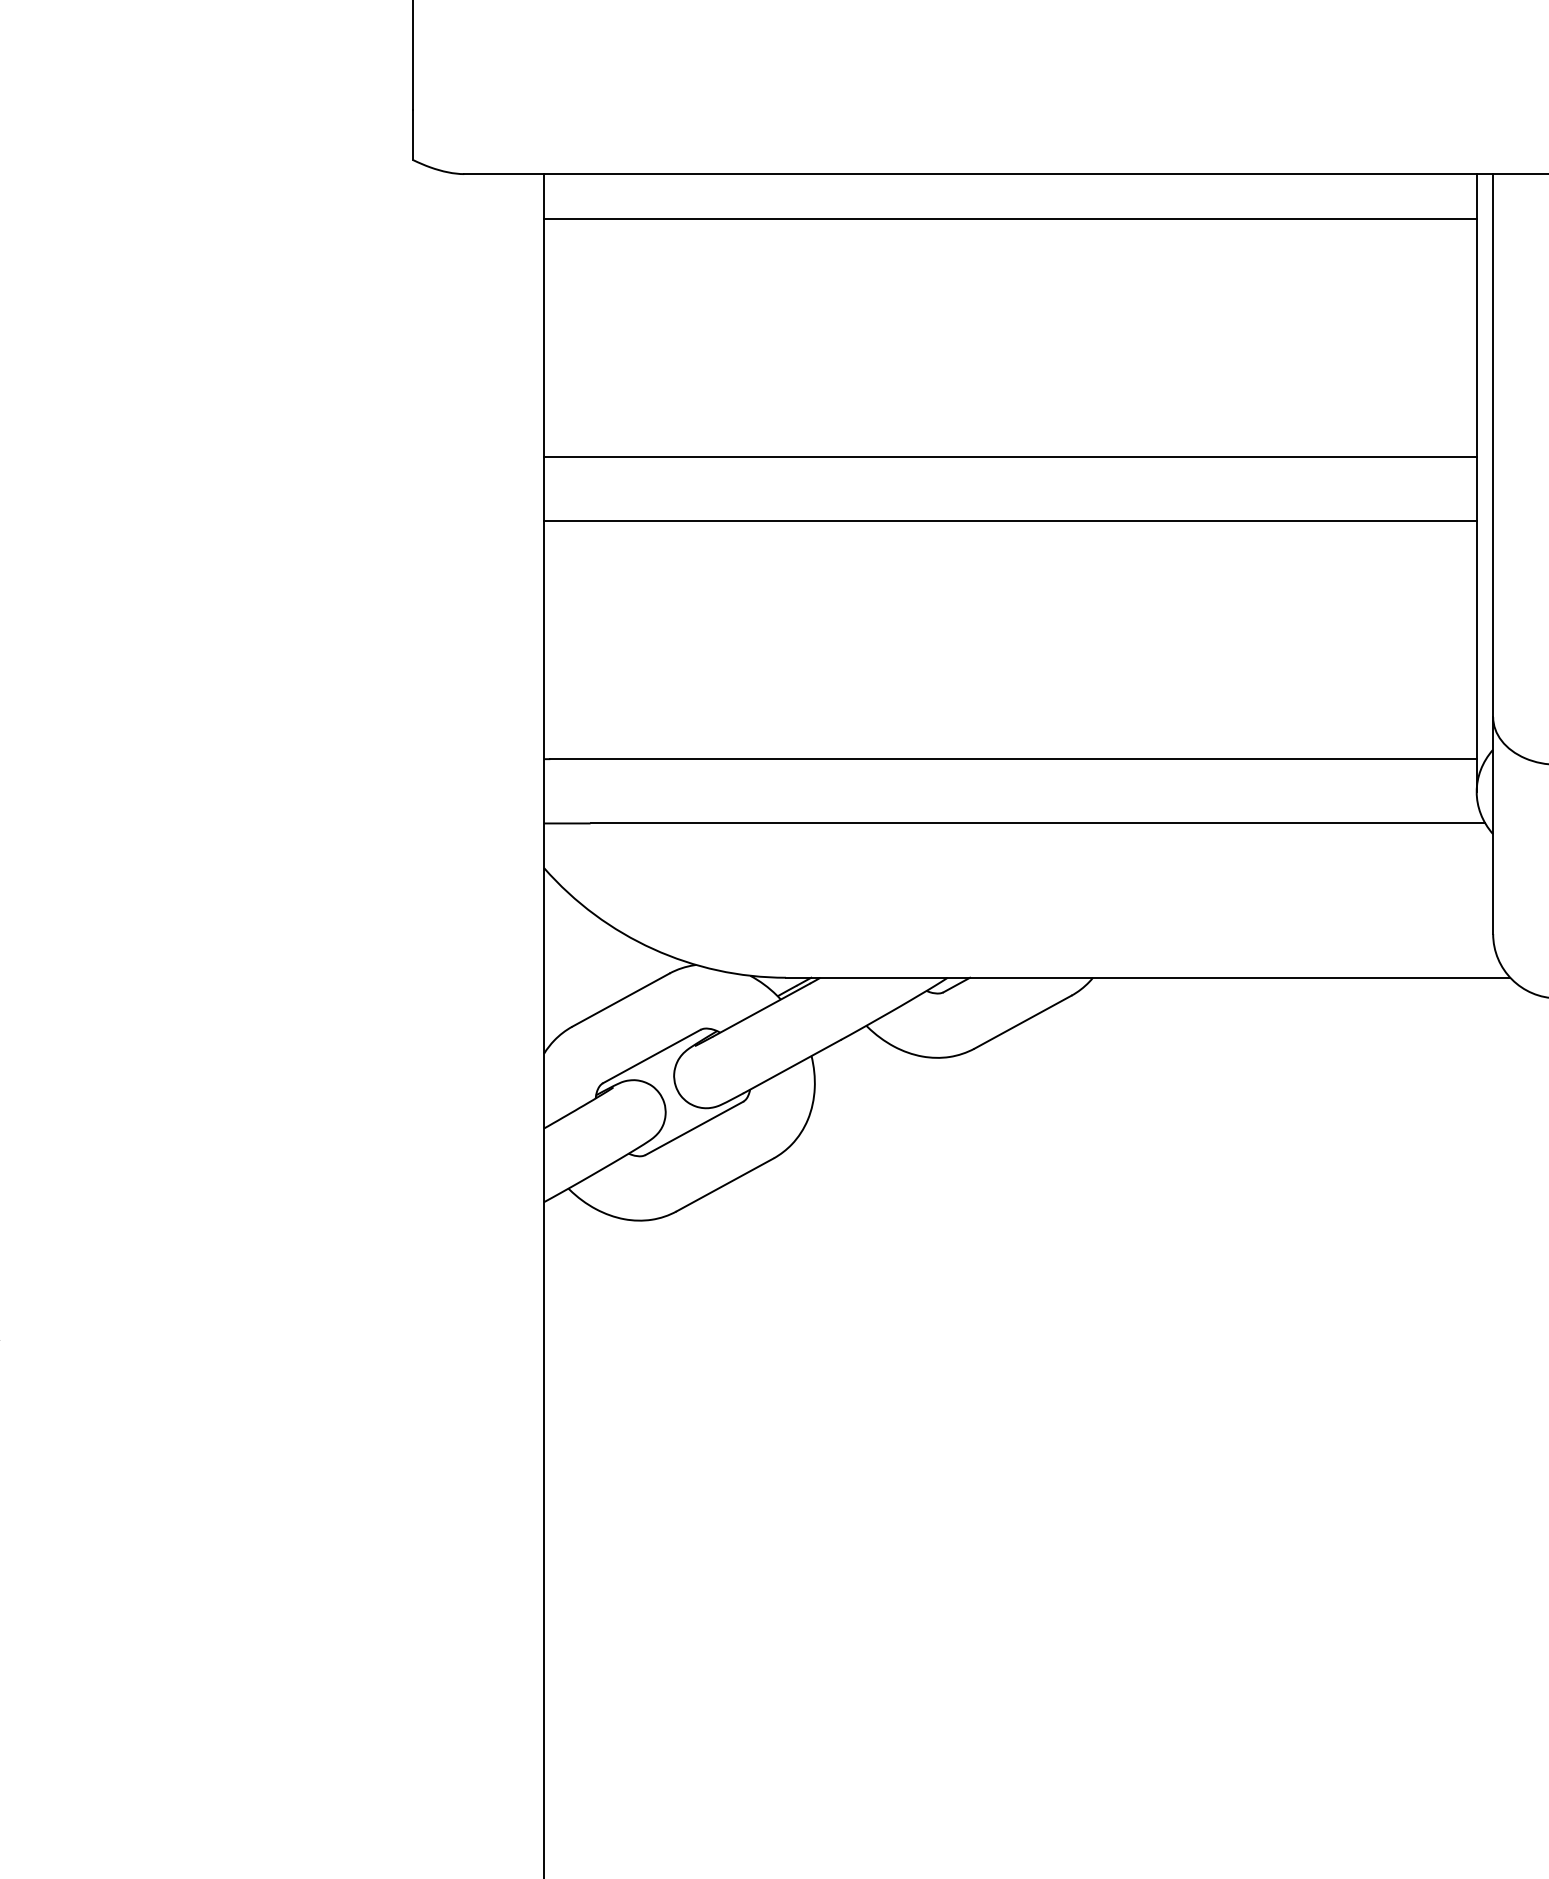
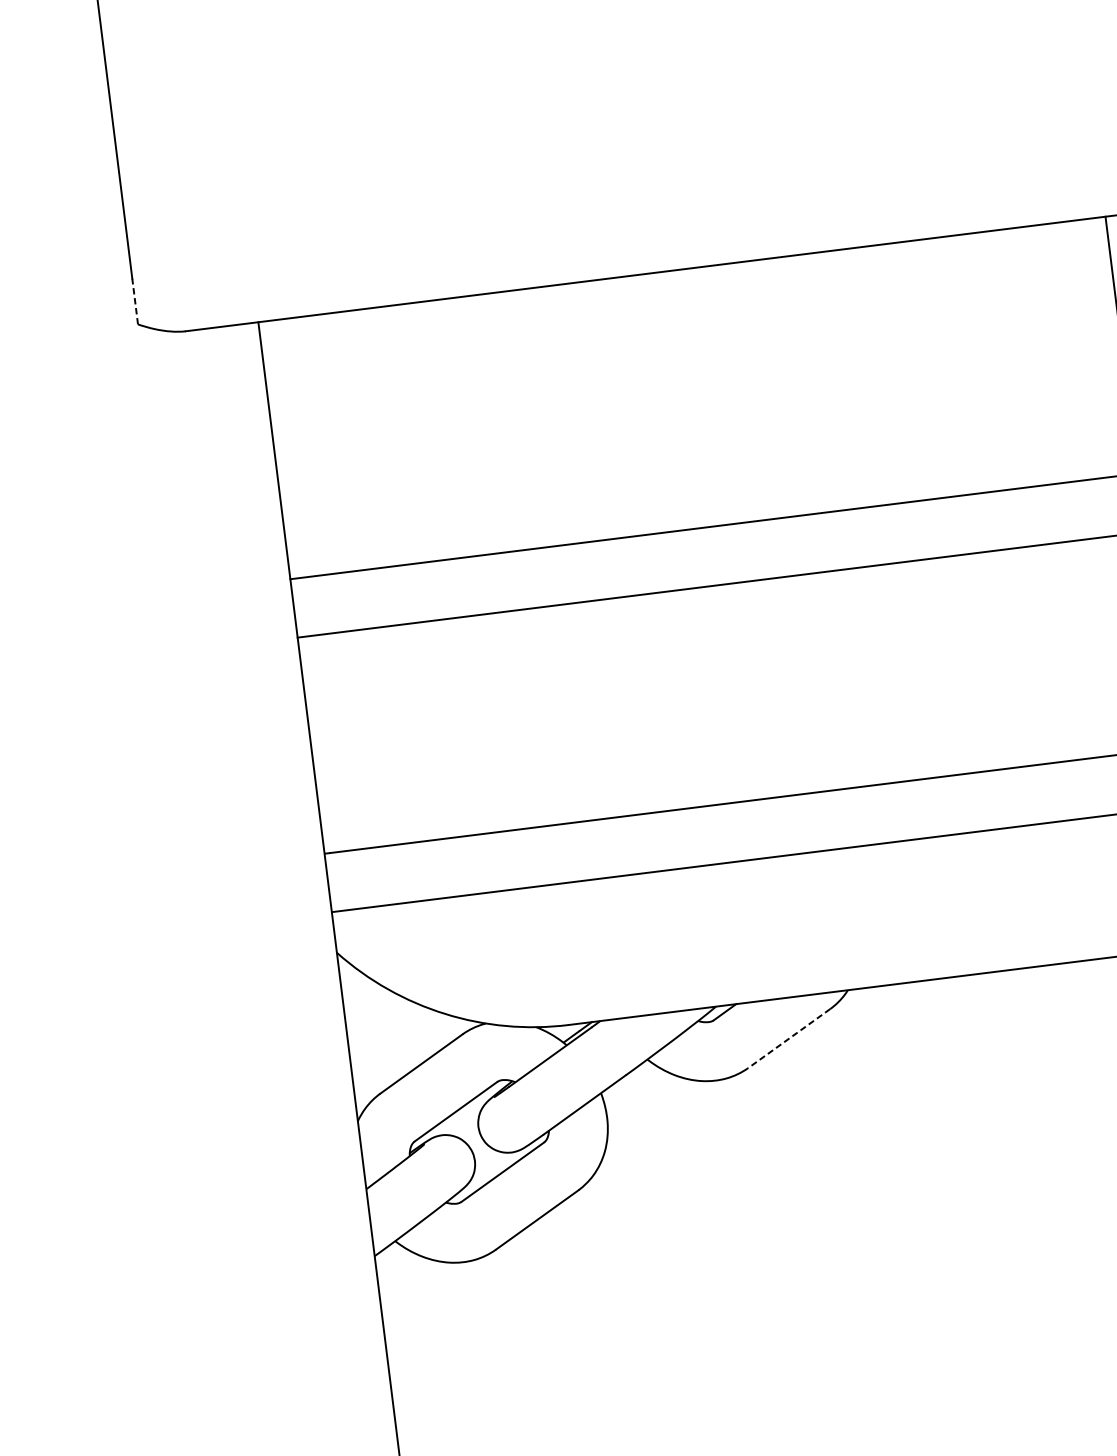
line: (413, 134) -> (135, 301), solid -> dashed
line: (1010, 219) -> (687, 310), removed
line: (1022, 1022) -> (788, 1038), solid -> dashed

